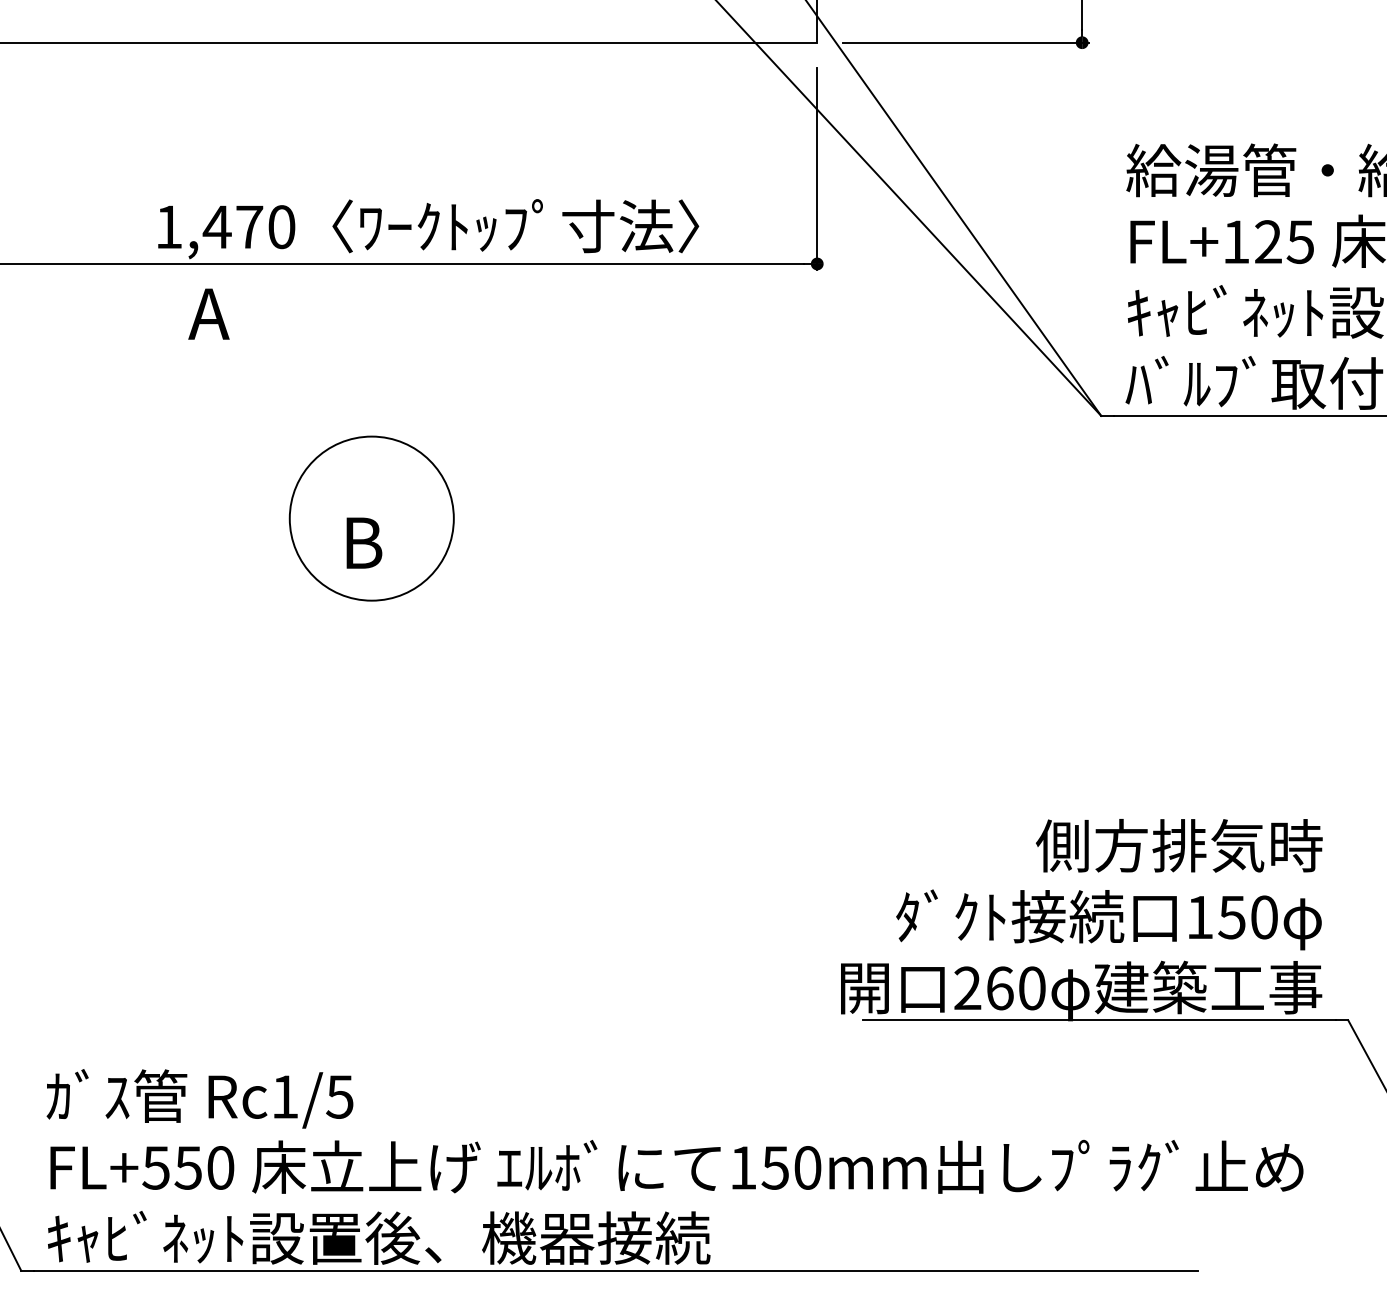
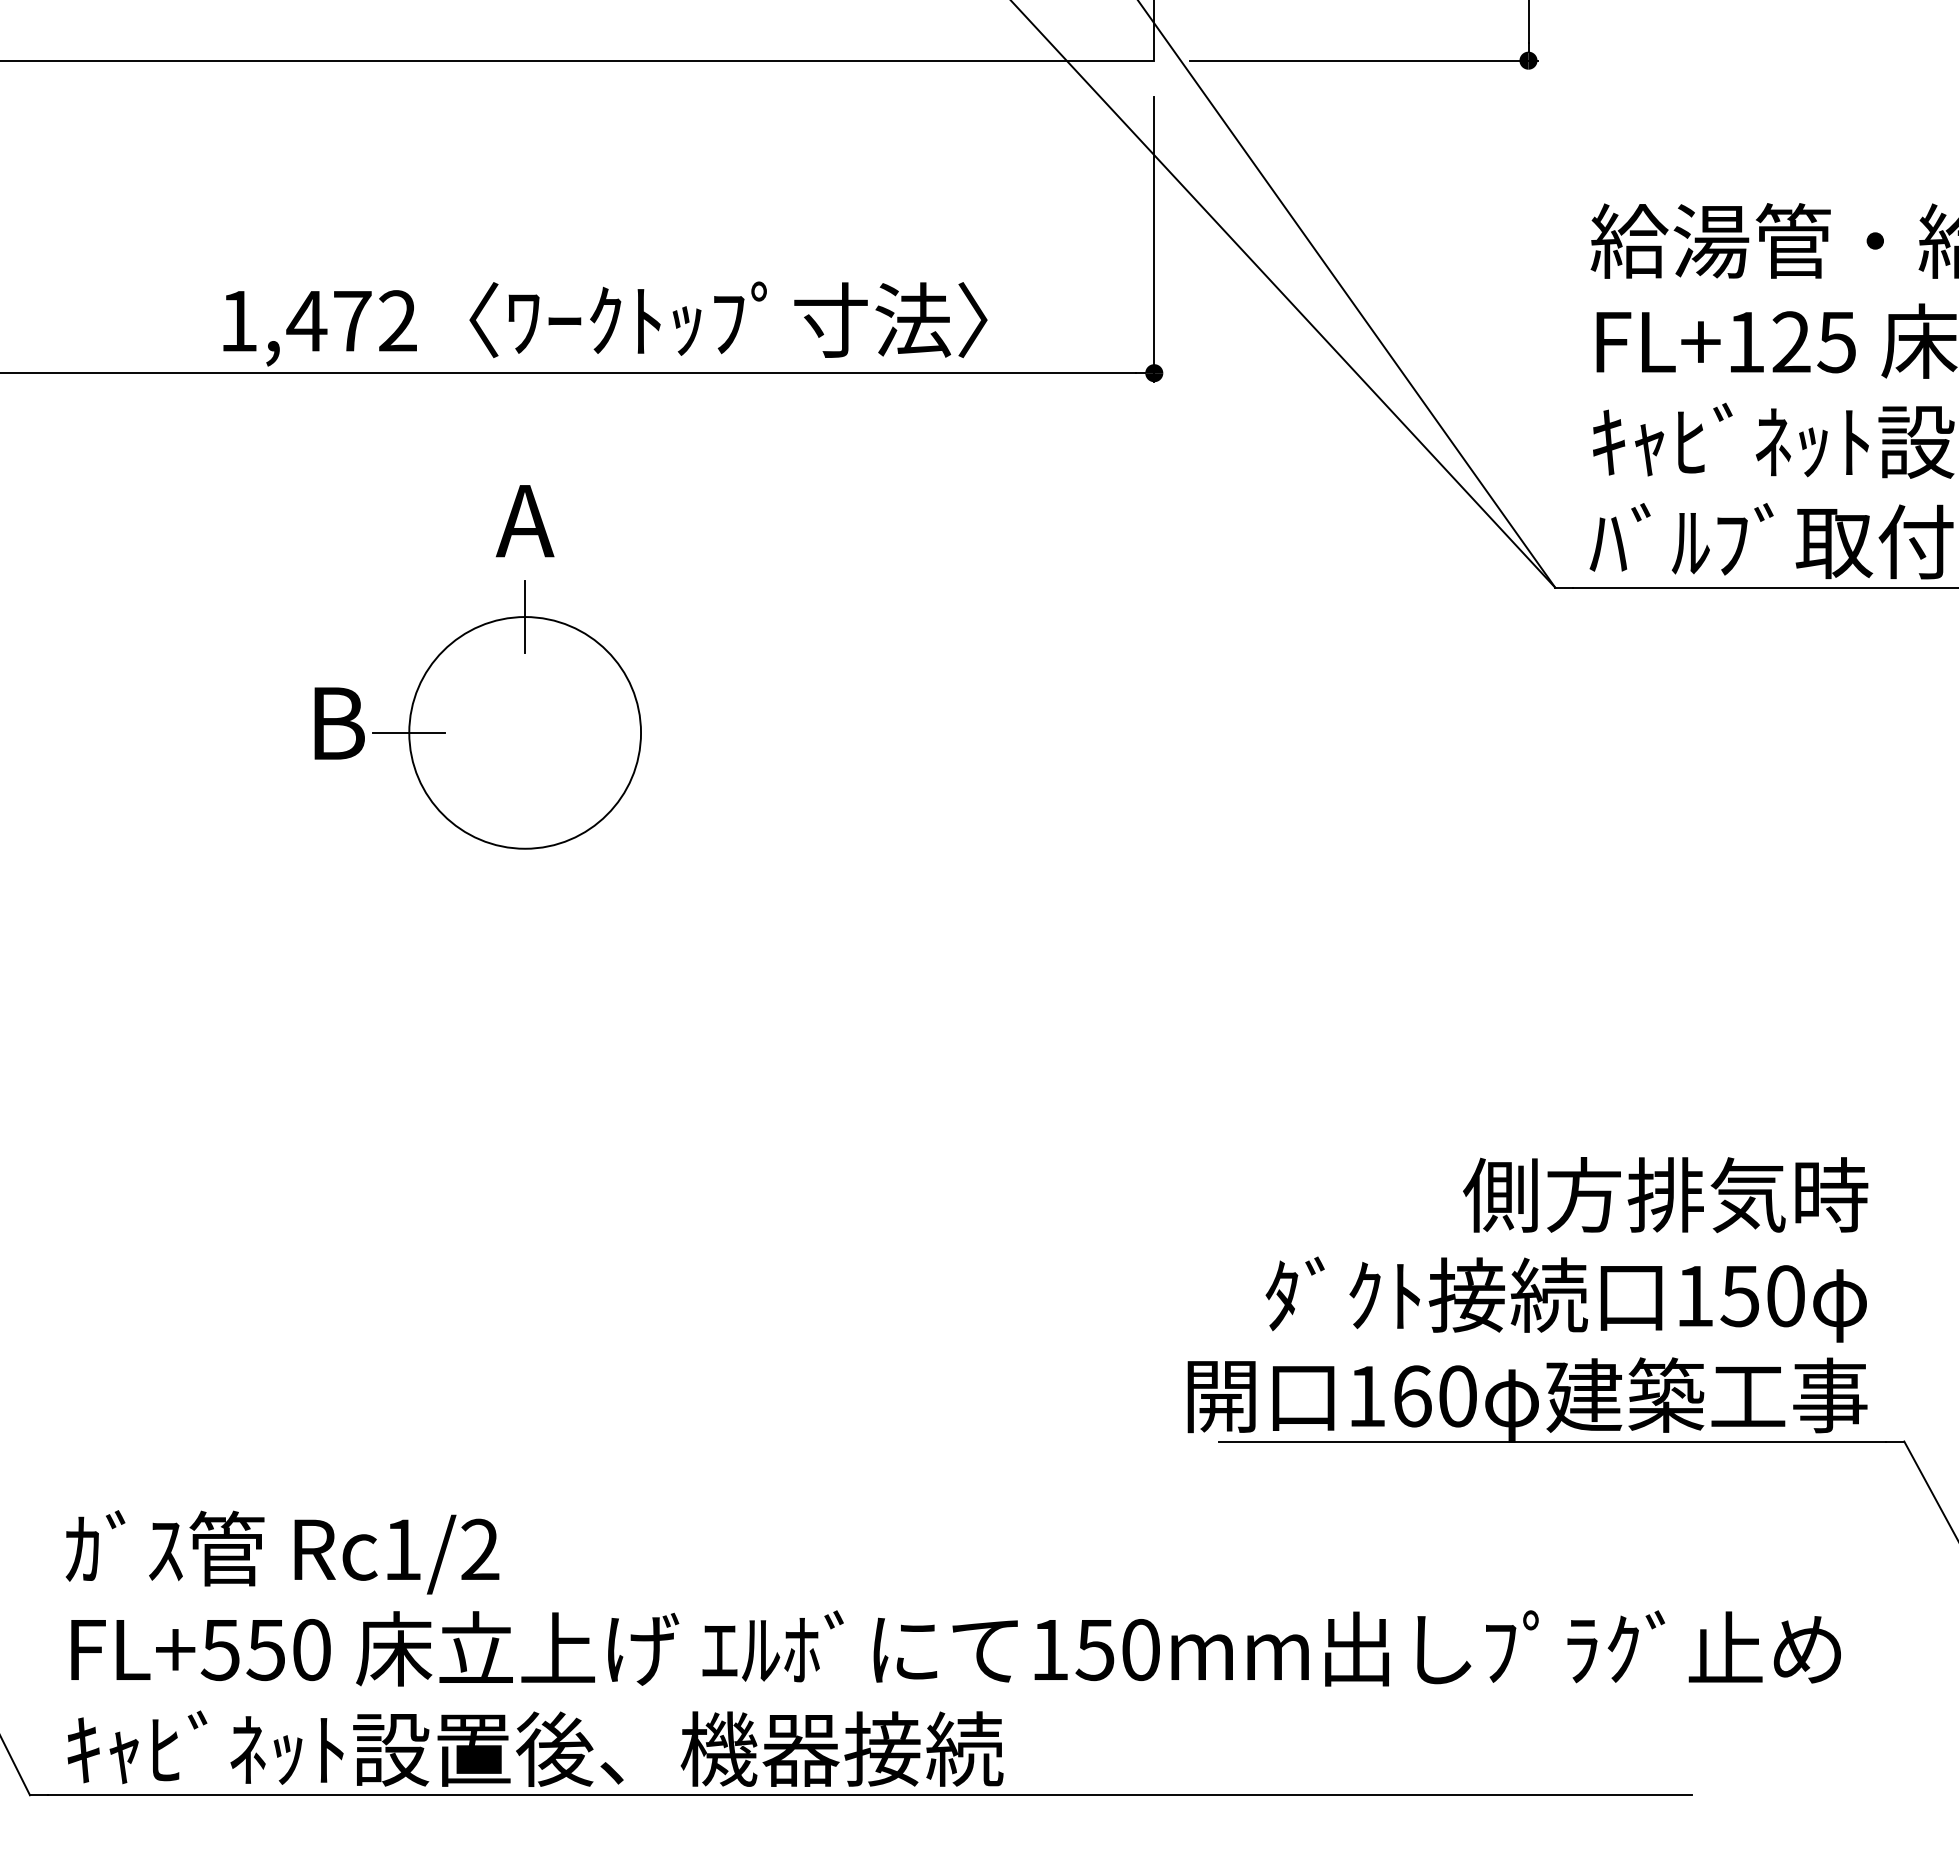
text: (281, 227) -> (397, 321), 1,470 -> 1,472
text: (209, 314) -> (525, 521), moved
line: (372, 436) -> (525, 616), added
line: (289, 518) -> (409, 732), added
text: (364, 543) -> (339, 723), moved
text: (967, 987) -> (1366, 1395), 260 -> 160
text: (339, 1096) -> (479, 1549), Rc1/5 -> Rc1/2

